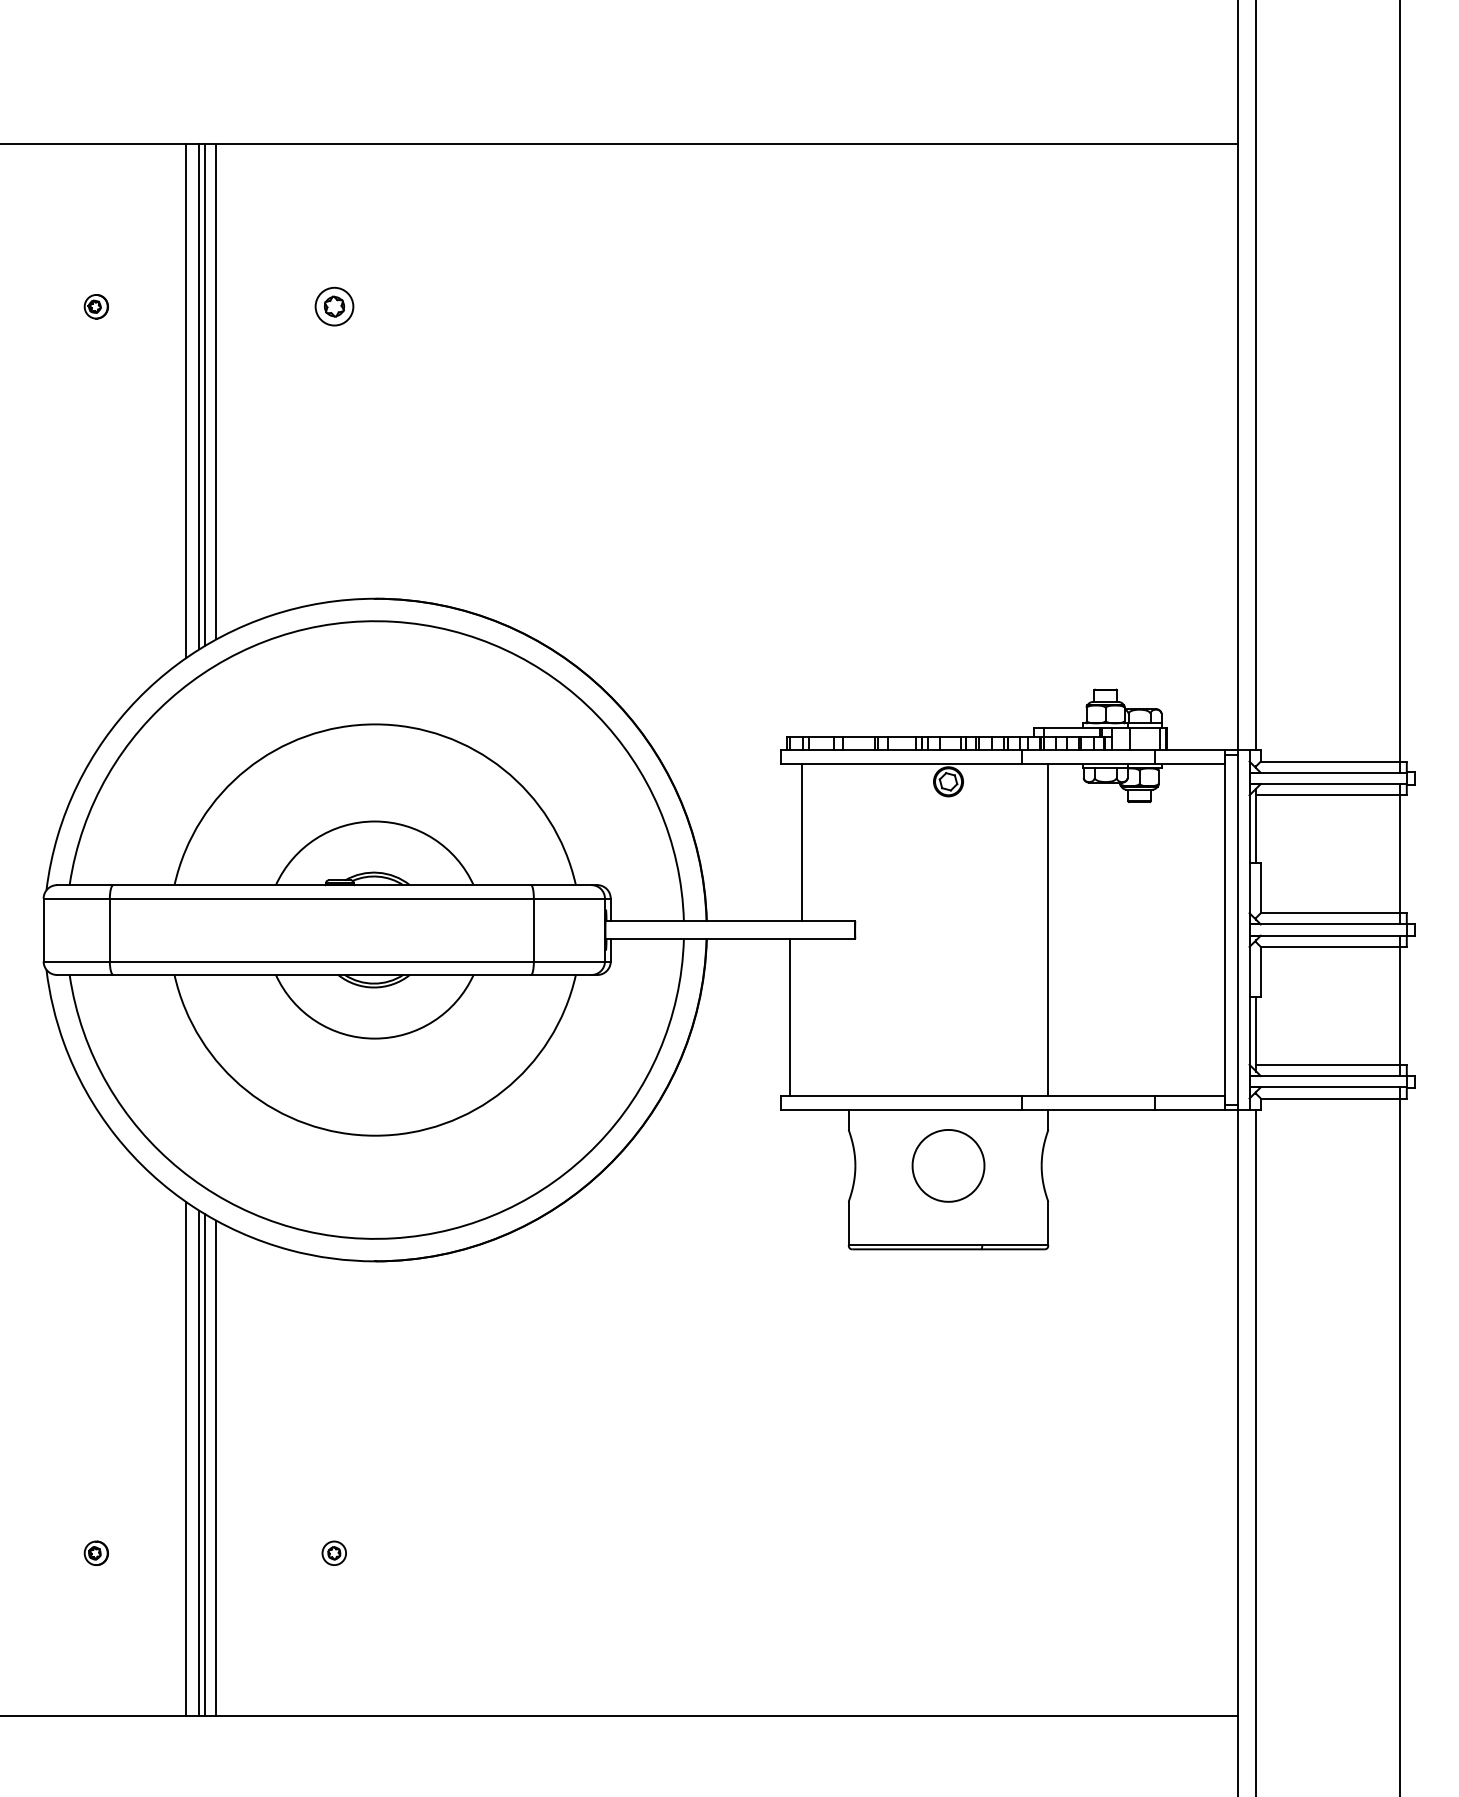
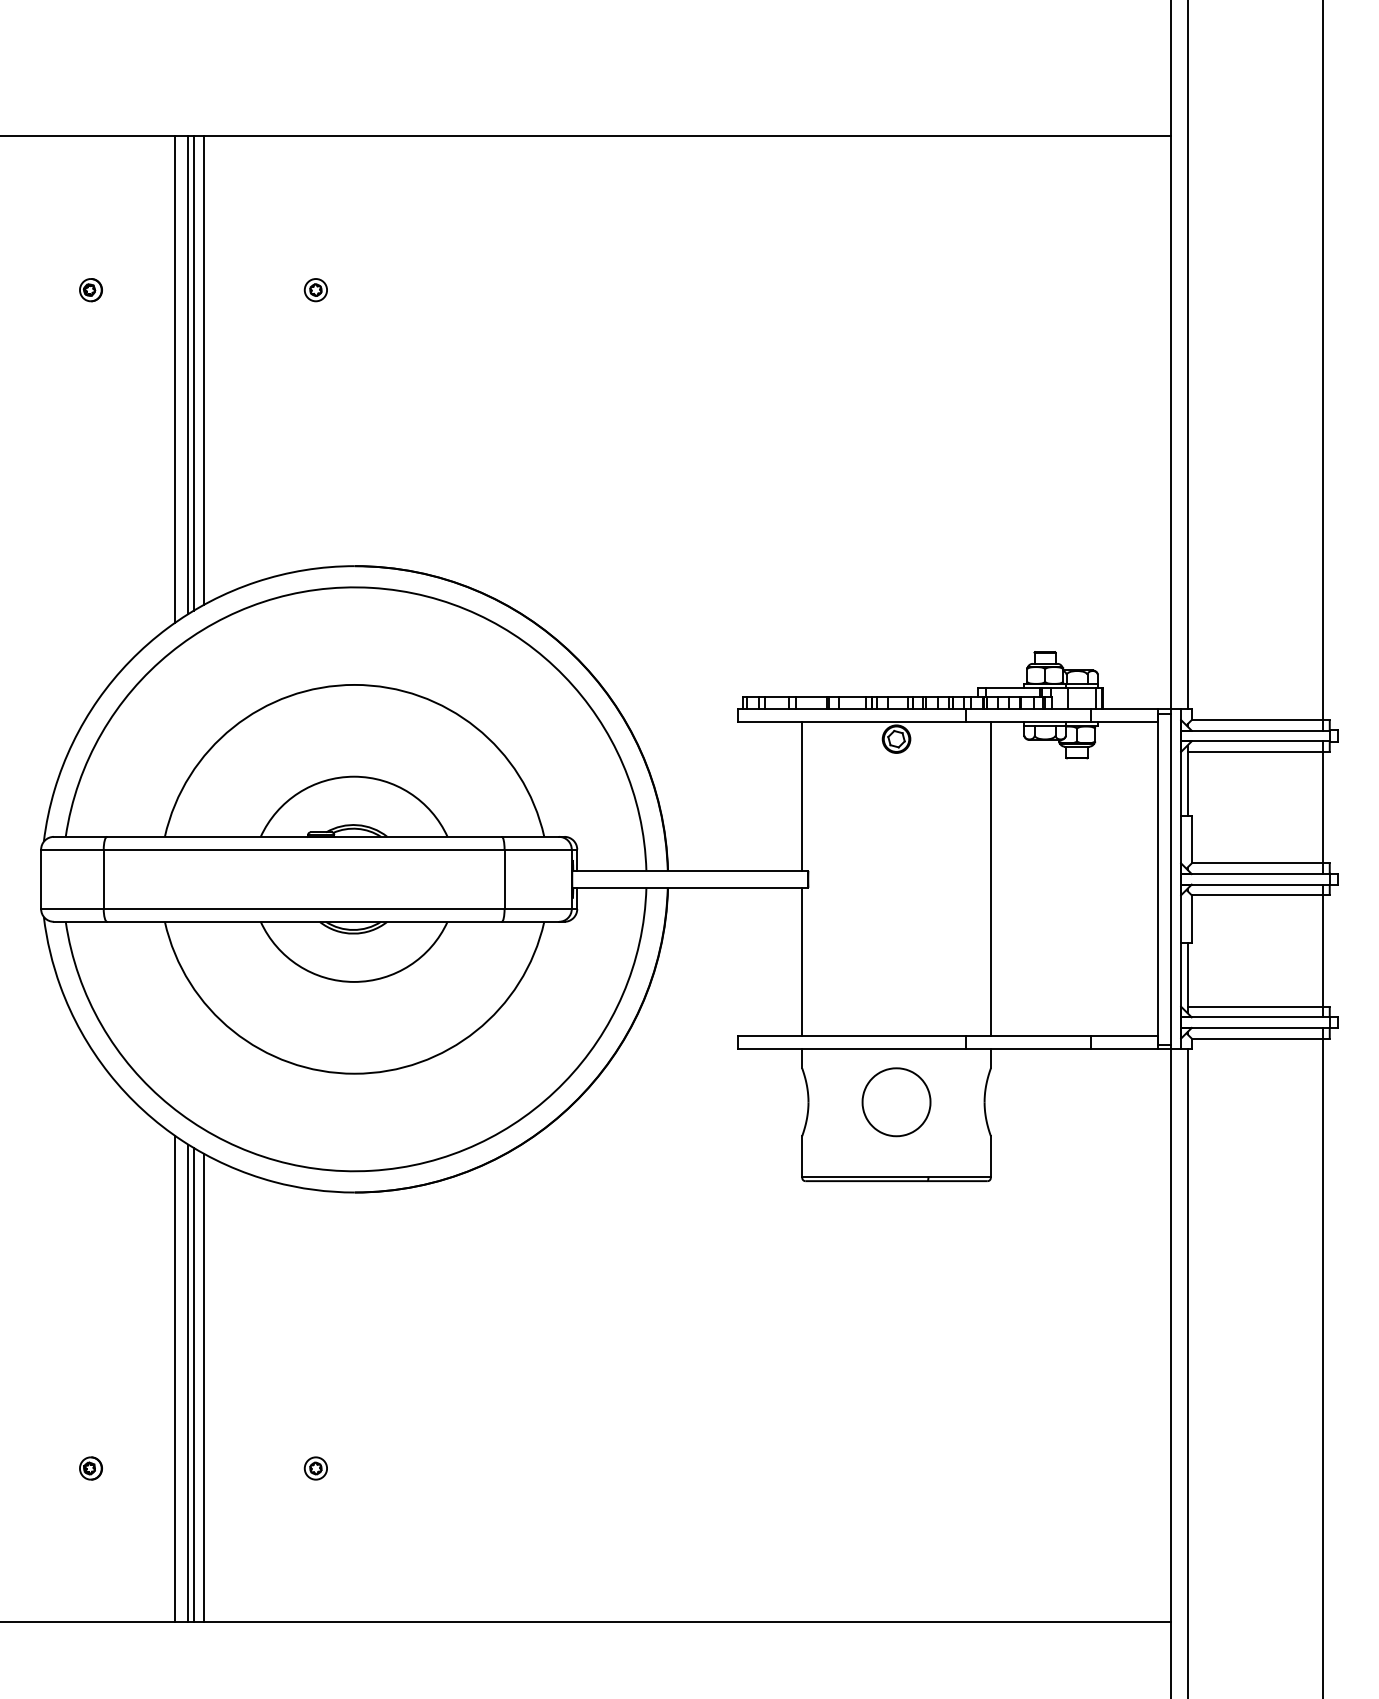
part: (333, 306) -> (315, 289), size x0.62
line: (801, 842) -> (801, 796), moved
line: (789, 1017) -> (801, 961), moved

